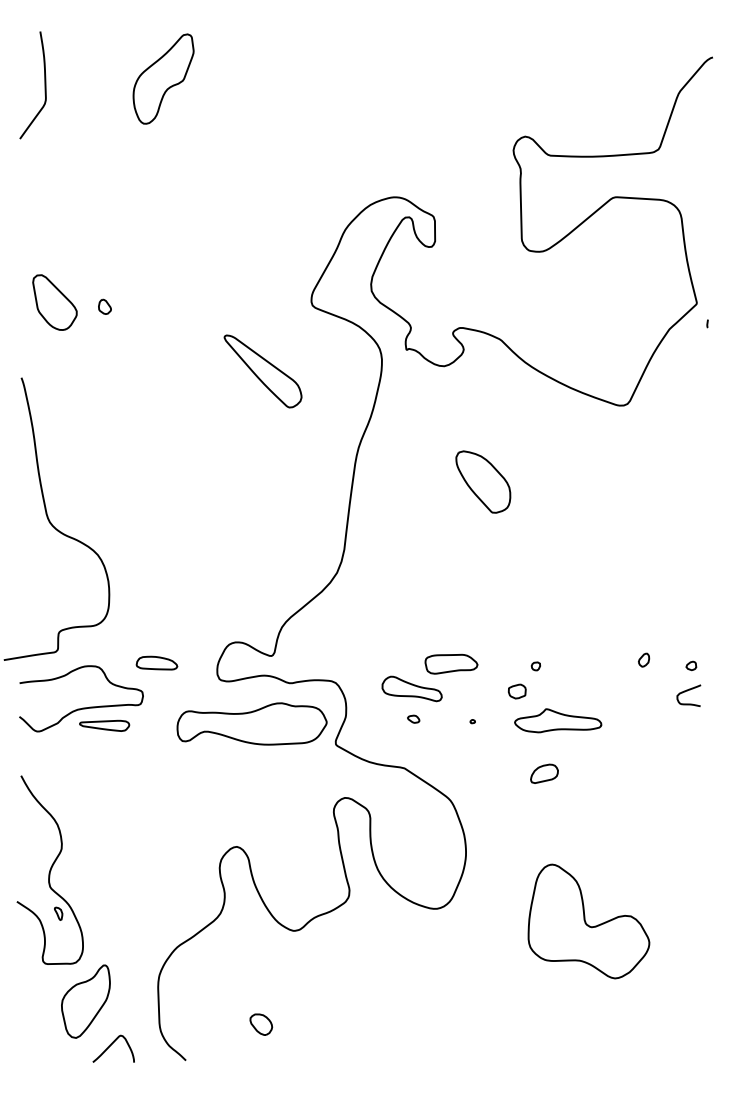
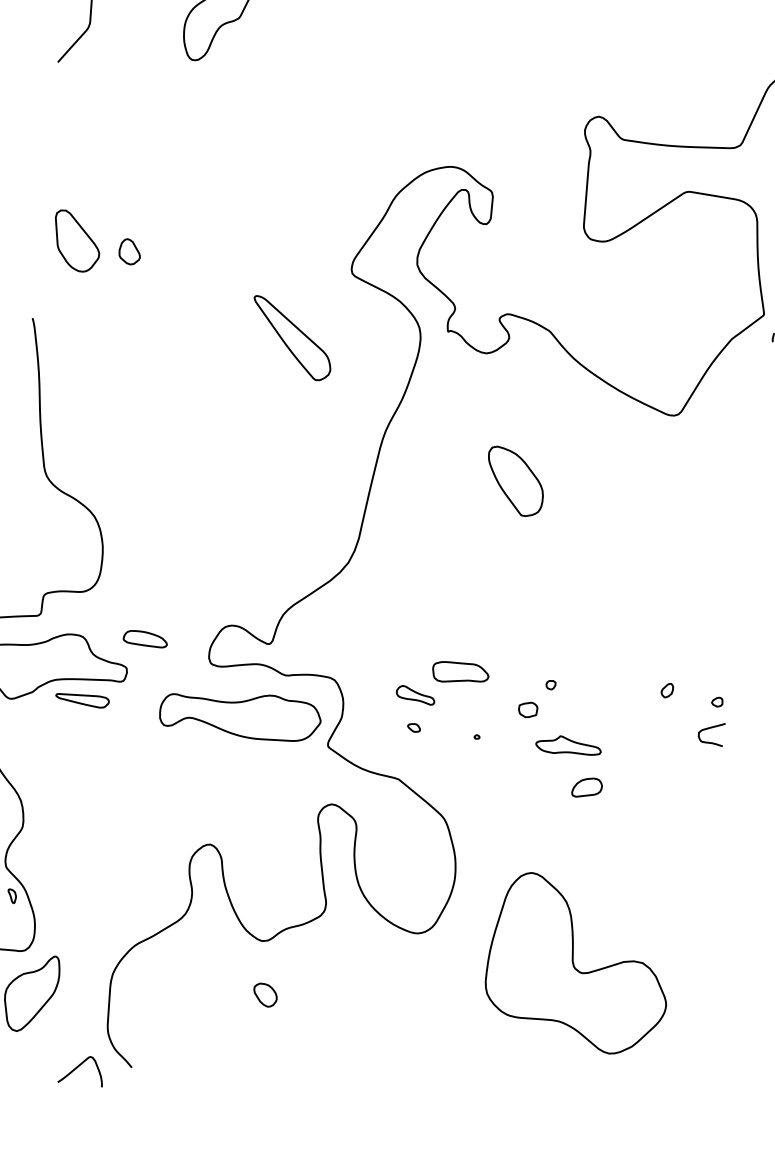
part: (104, 306) -> (129, 251), size x1.6
part: (411, 688) -> (415, 694), size x0.6
part: (558, 720) -> (568, 745), size x0.7
part: (544, 773) -> (587, 787), moved
part: (588, 921) -> (578, 964), size x1.4
part: (261, 1024) -> (265, 995), moved
curve: (111, 1045) -> (79, 1066), moved

